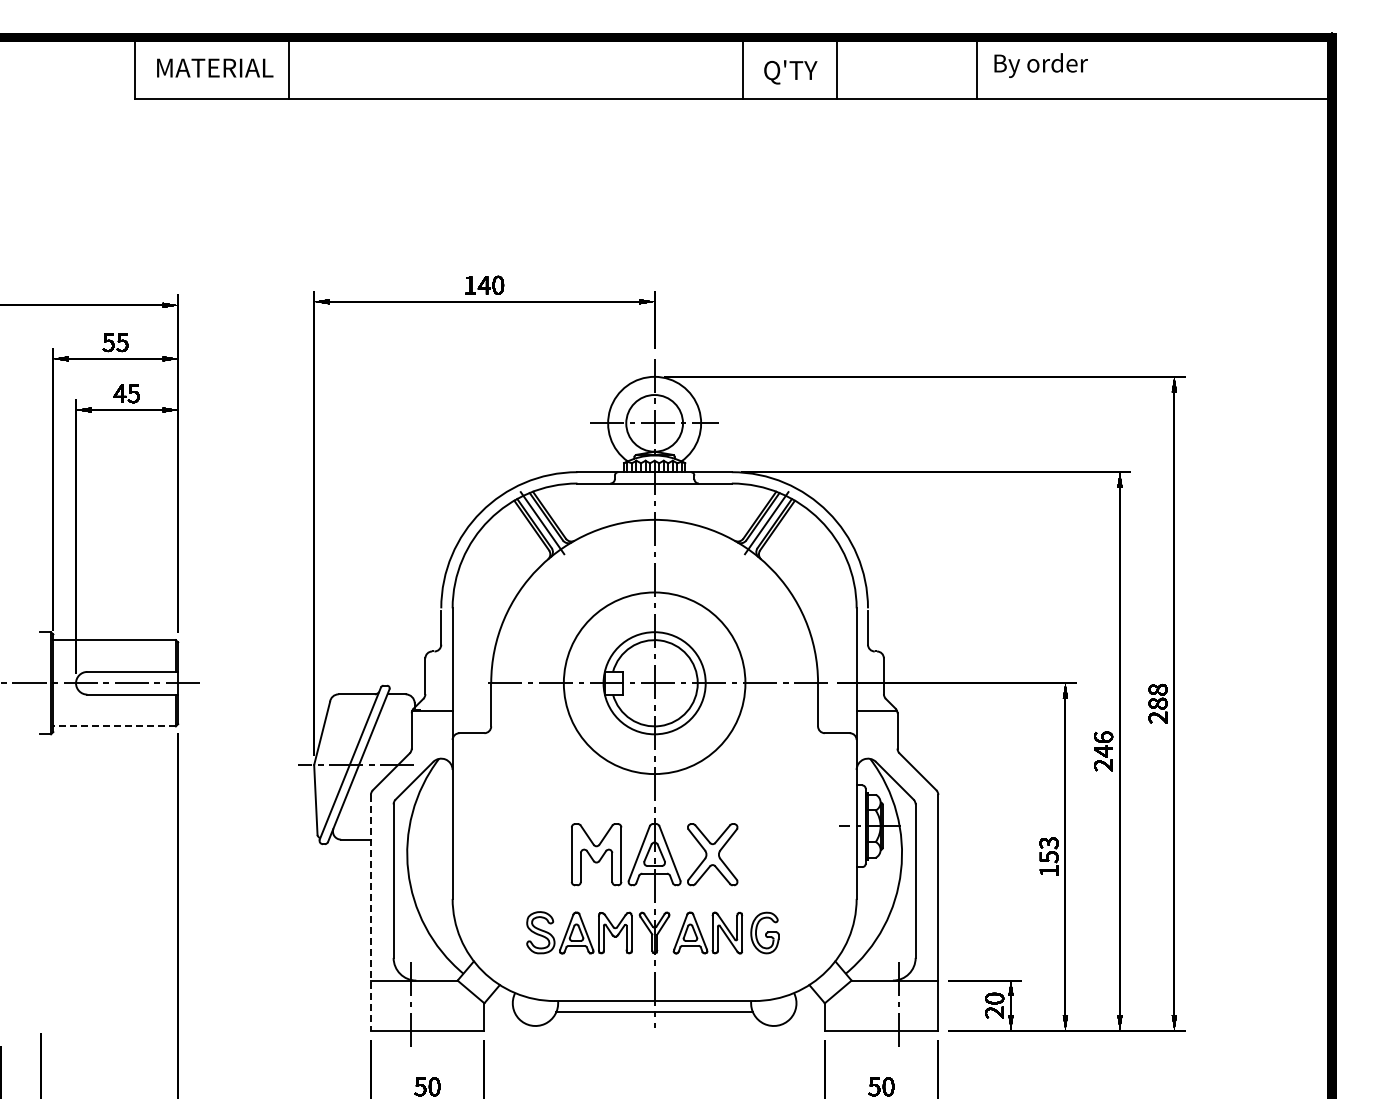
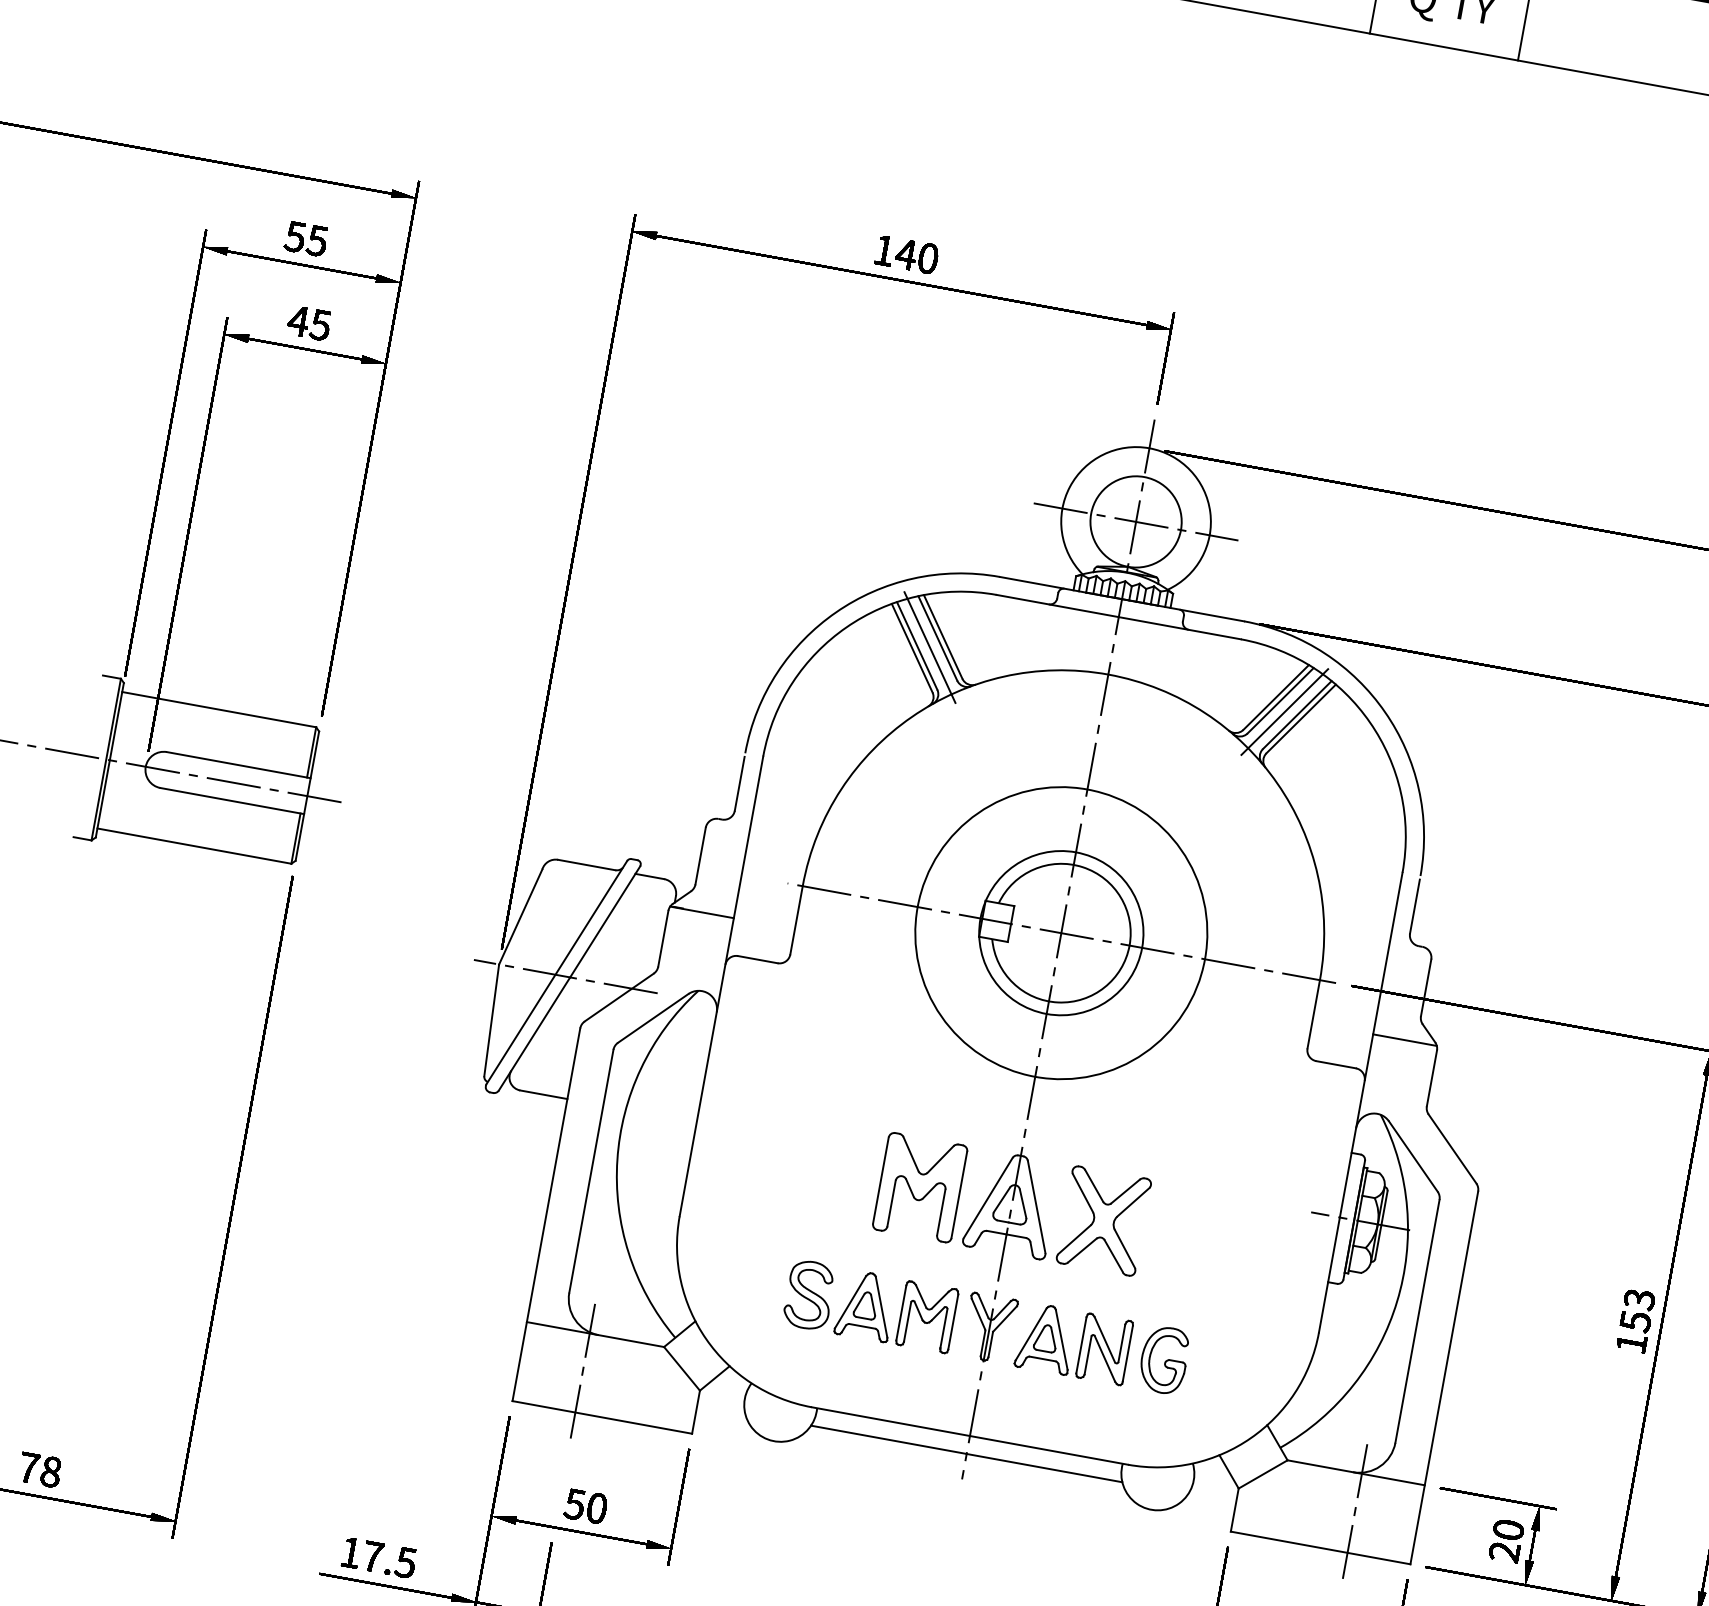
line: (114, 726) -> (194, 846), dashed -> solid
line: (370, 912) -> (545, 1214), dashed -> solid

